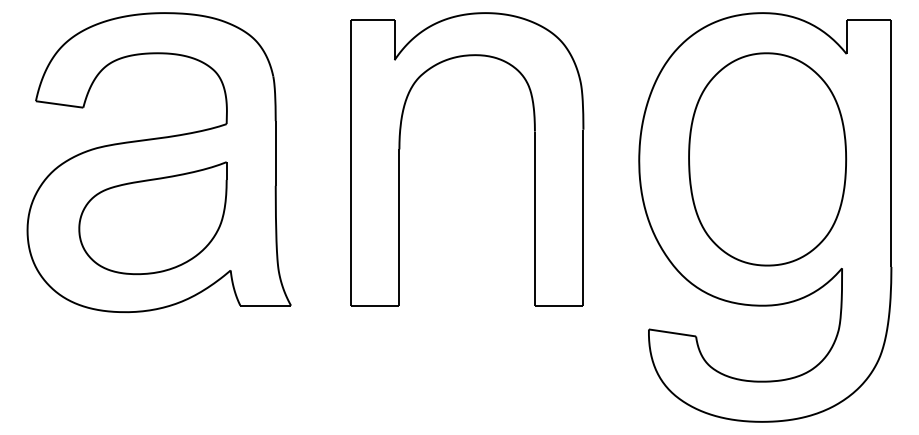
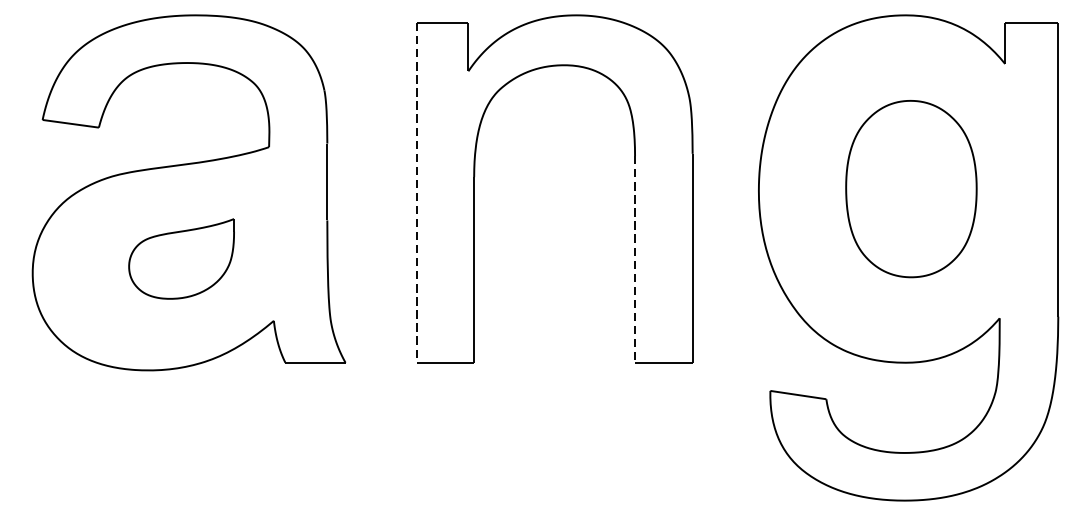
part: (767, 159) -> (911, 189), size x0.7
line: (350, 163) -> (416, 193), solid -> dashed
part: (152, 218) -> (181, 259), size x0.6
line: (534, 219) -> (634, 260), solid -> dashed

